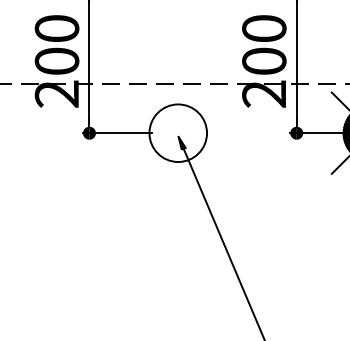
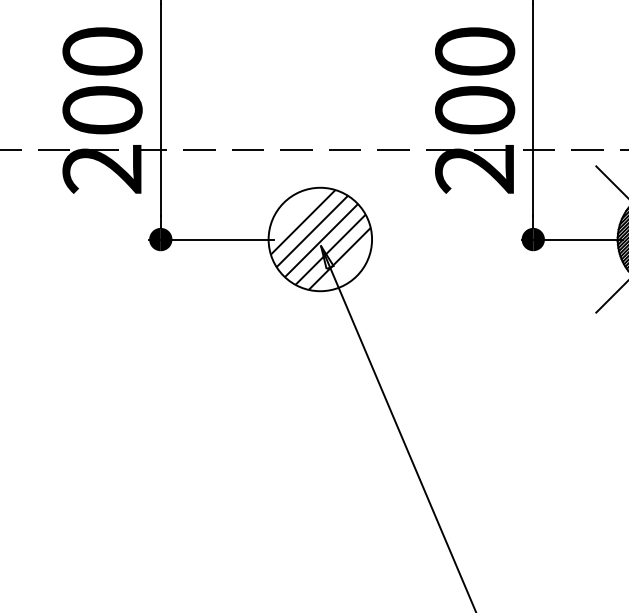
hatch: (178, 133) -> (320, 239), added

